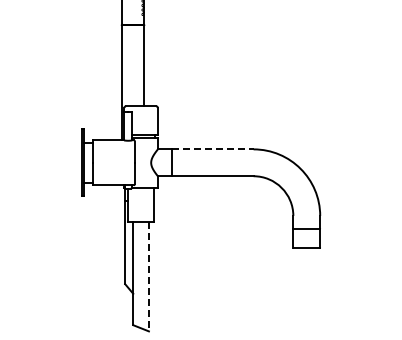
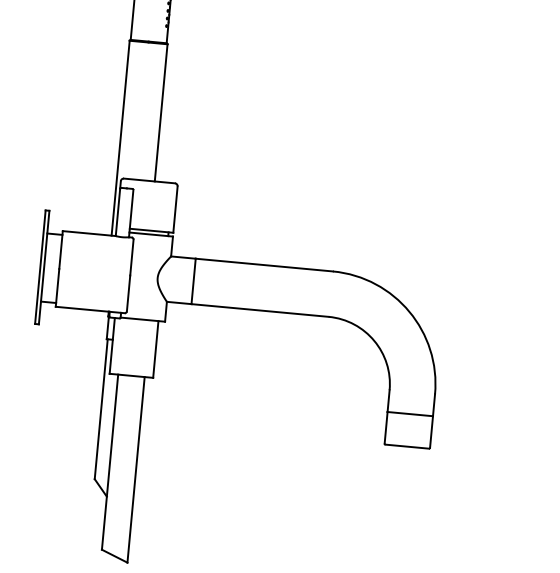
line: (213, 149) -> (265, 265), dashed -> solid
line: (148, 276) -> (135, 469), dashed -> solid

